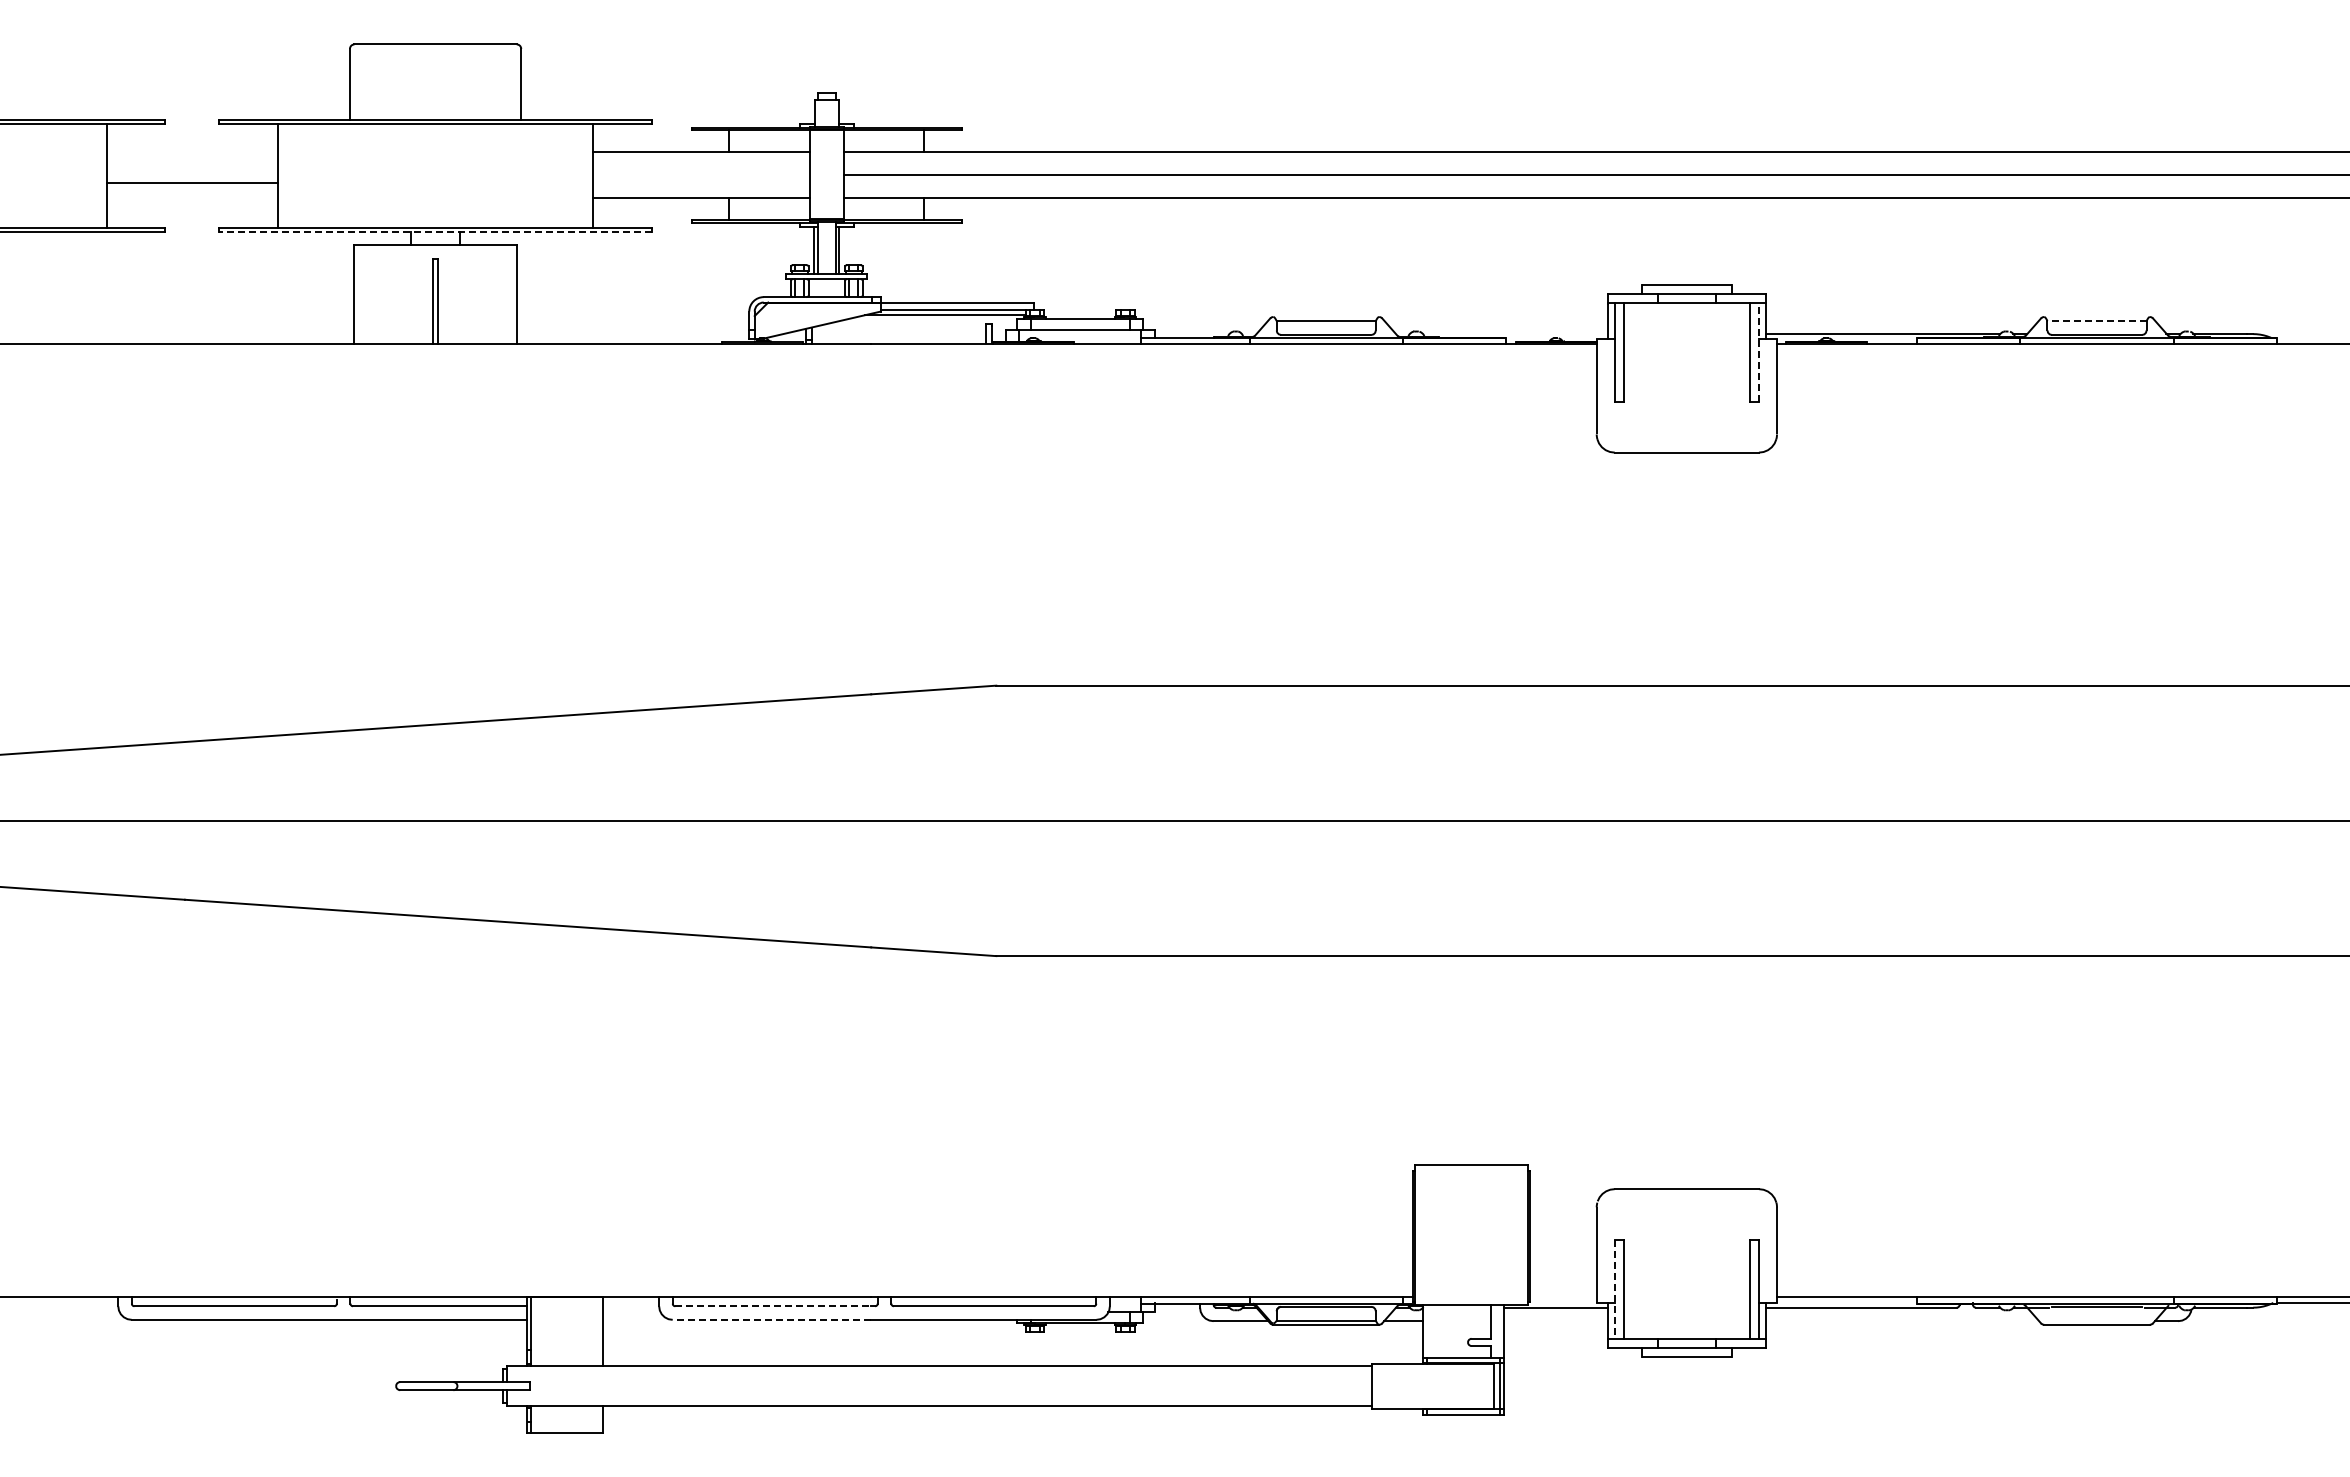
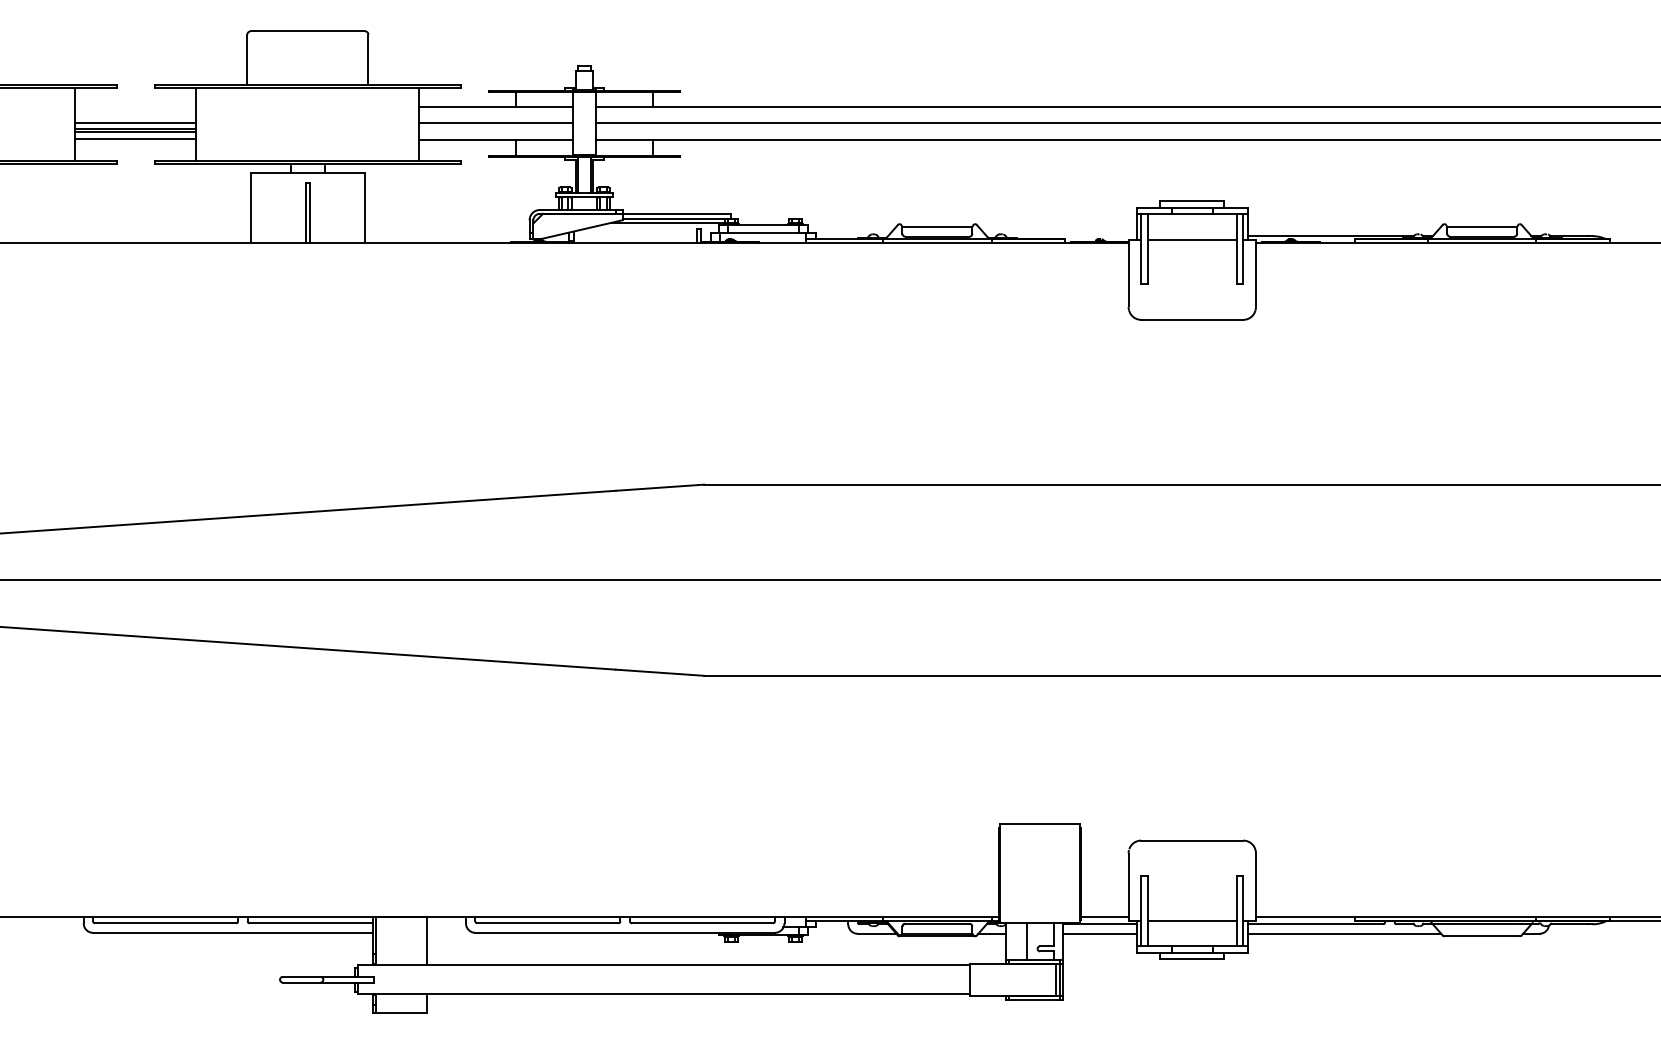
line: (191, 173) -> (135, 122), added
line: (701, 174) -> (495, 123), added
line: (191, 187) -> (135, 132), added
line: (191, 196) -> (135, 138), added
line: (435, 232) -> (307, 164), dashed -> solid
line: (2097, 321) -> (1482, 227), dashed -> solid
line: (1686, 339) -> (1192, 239), added
line: (1758, 352) -> (1242, 249), dashed -> solid
line: (1614, 1289) -> (1141, 911), dashed -> solid
line: (1563, 1297) -> (1105, 917), added
line: (1686, 1302) -> (1192, 920), added
line: (773, 1306) -> (546, 923), dashed -> solid
line: (771, 1319) -> (545, 932), dashed -> solid
line: (1555, 1321) -> (1099, 934), added
line: (1902, 1321) -> (1344, 934), added
line: (1452, 1331) -> (1026, 941), added

